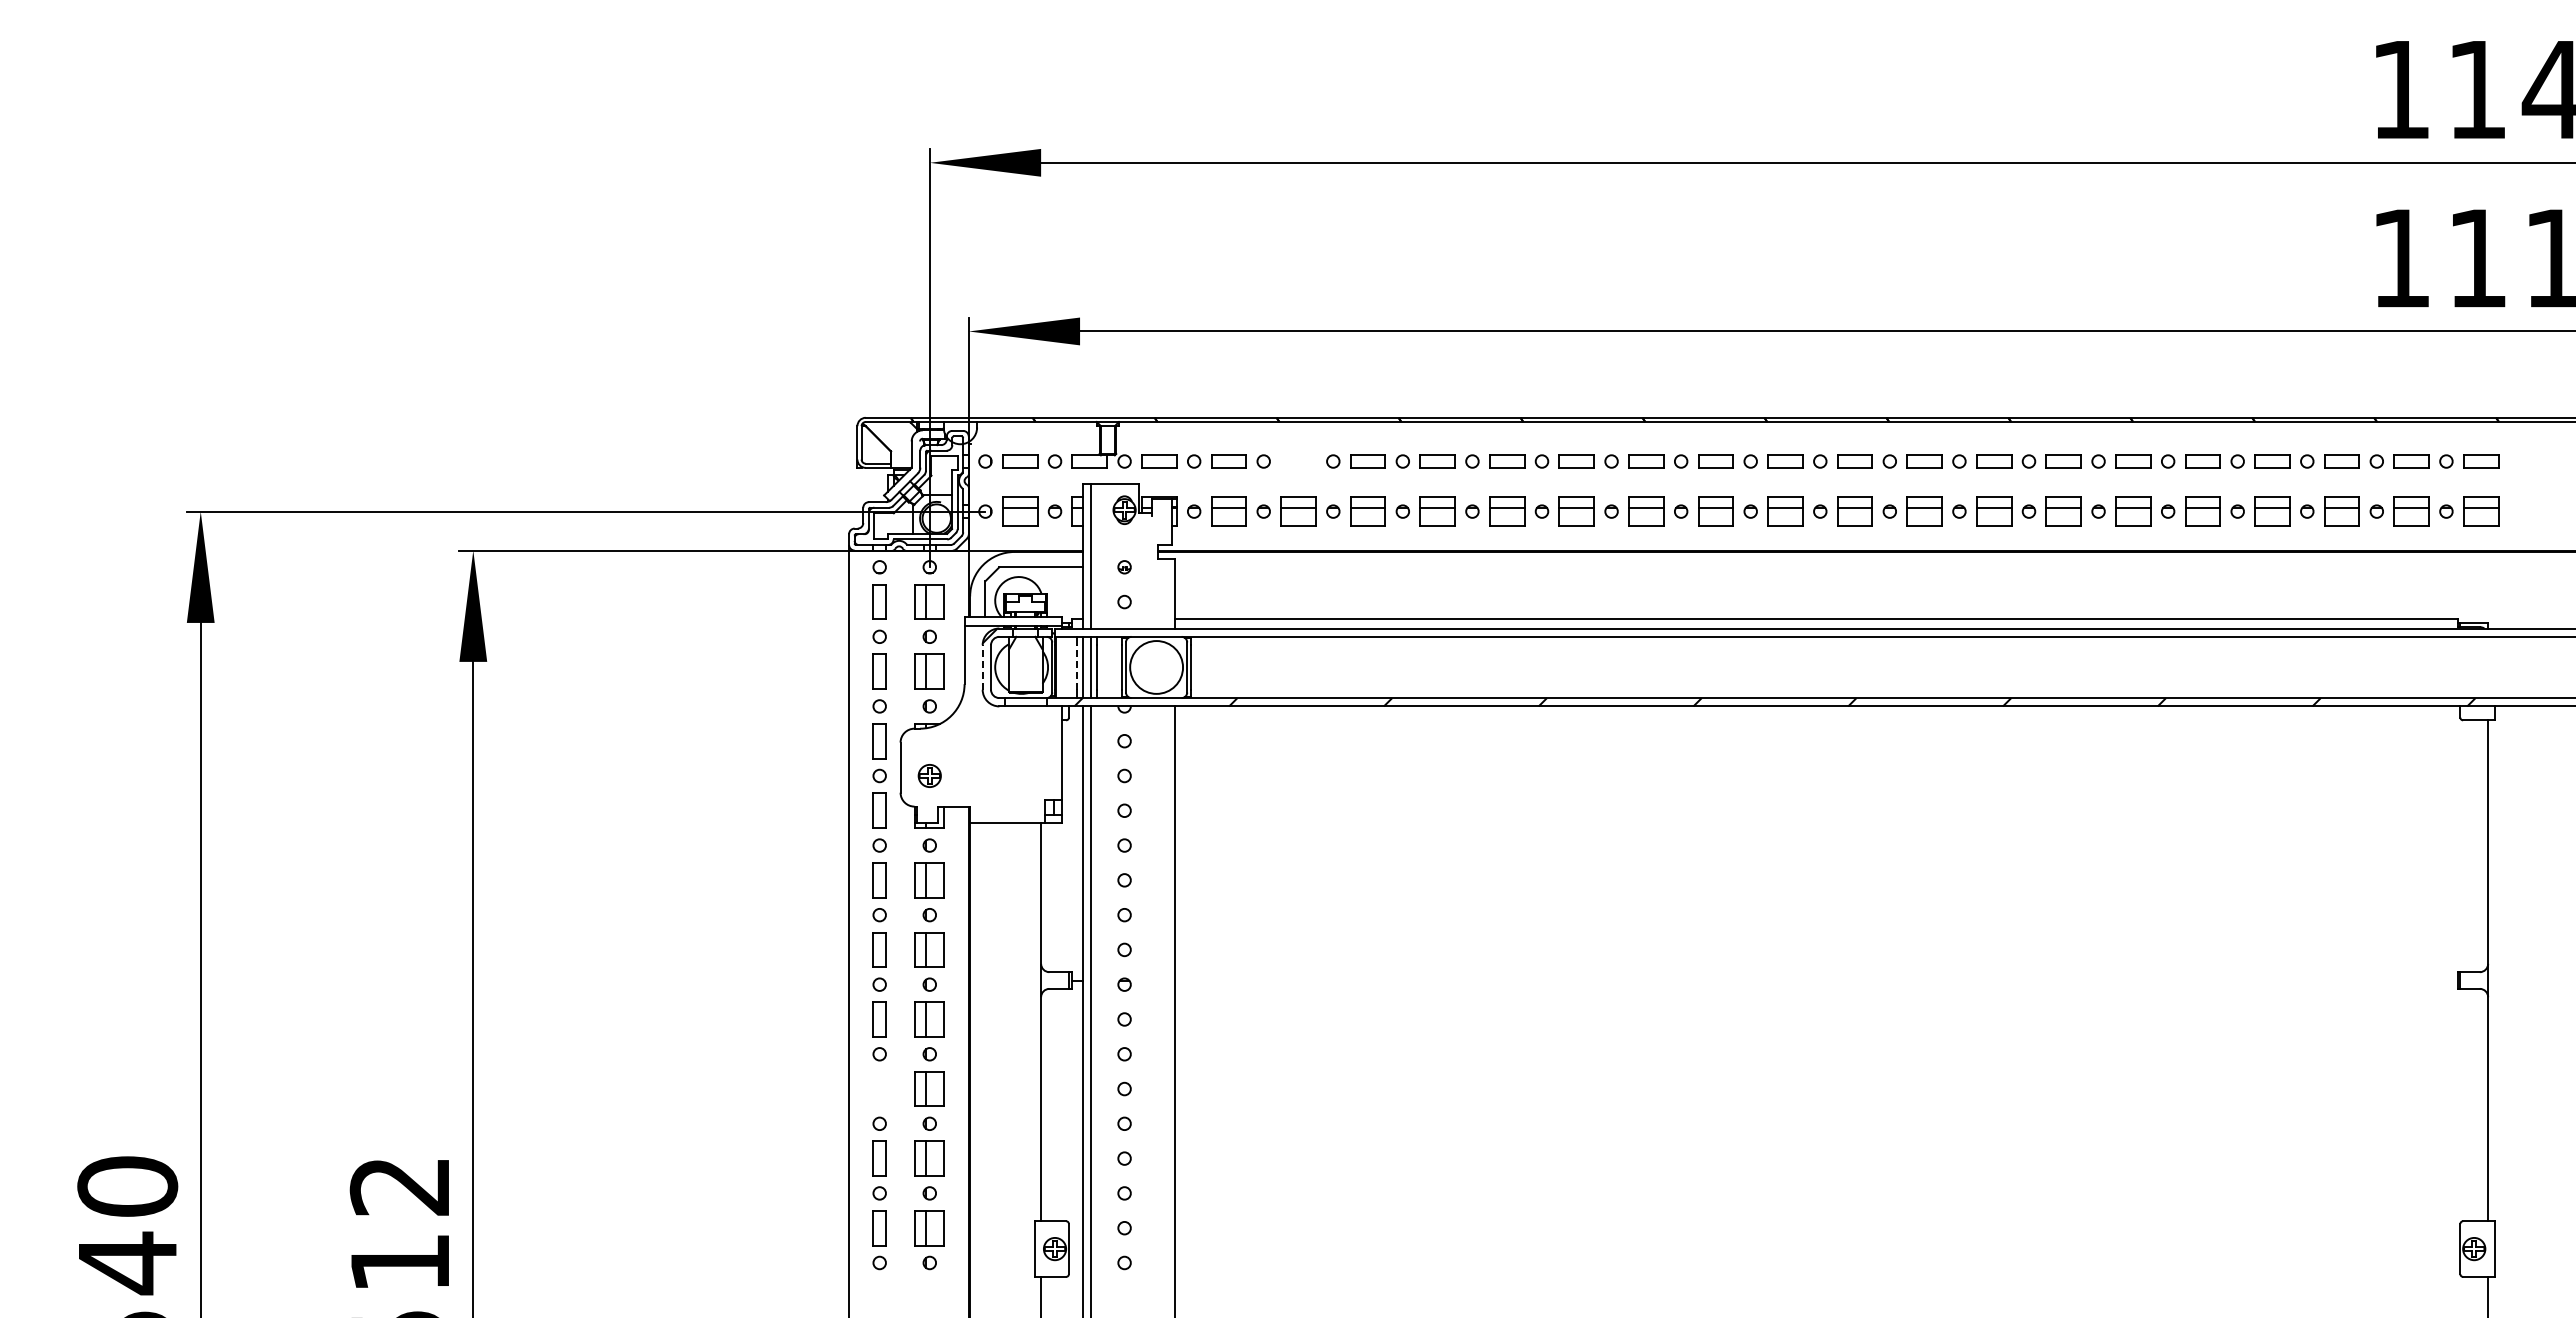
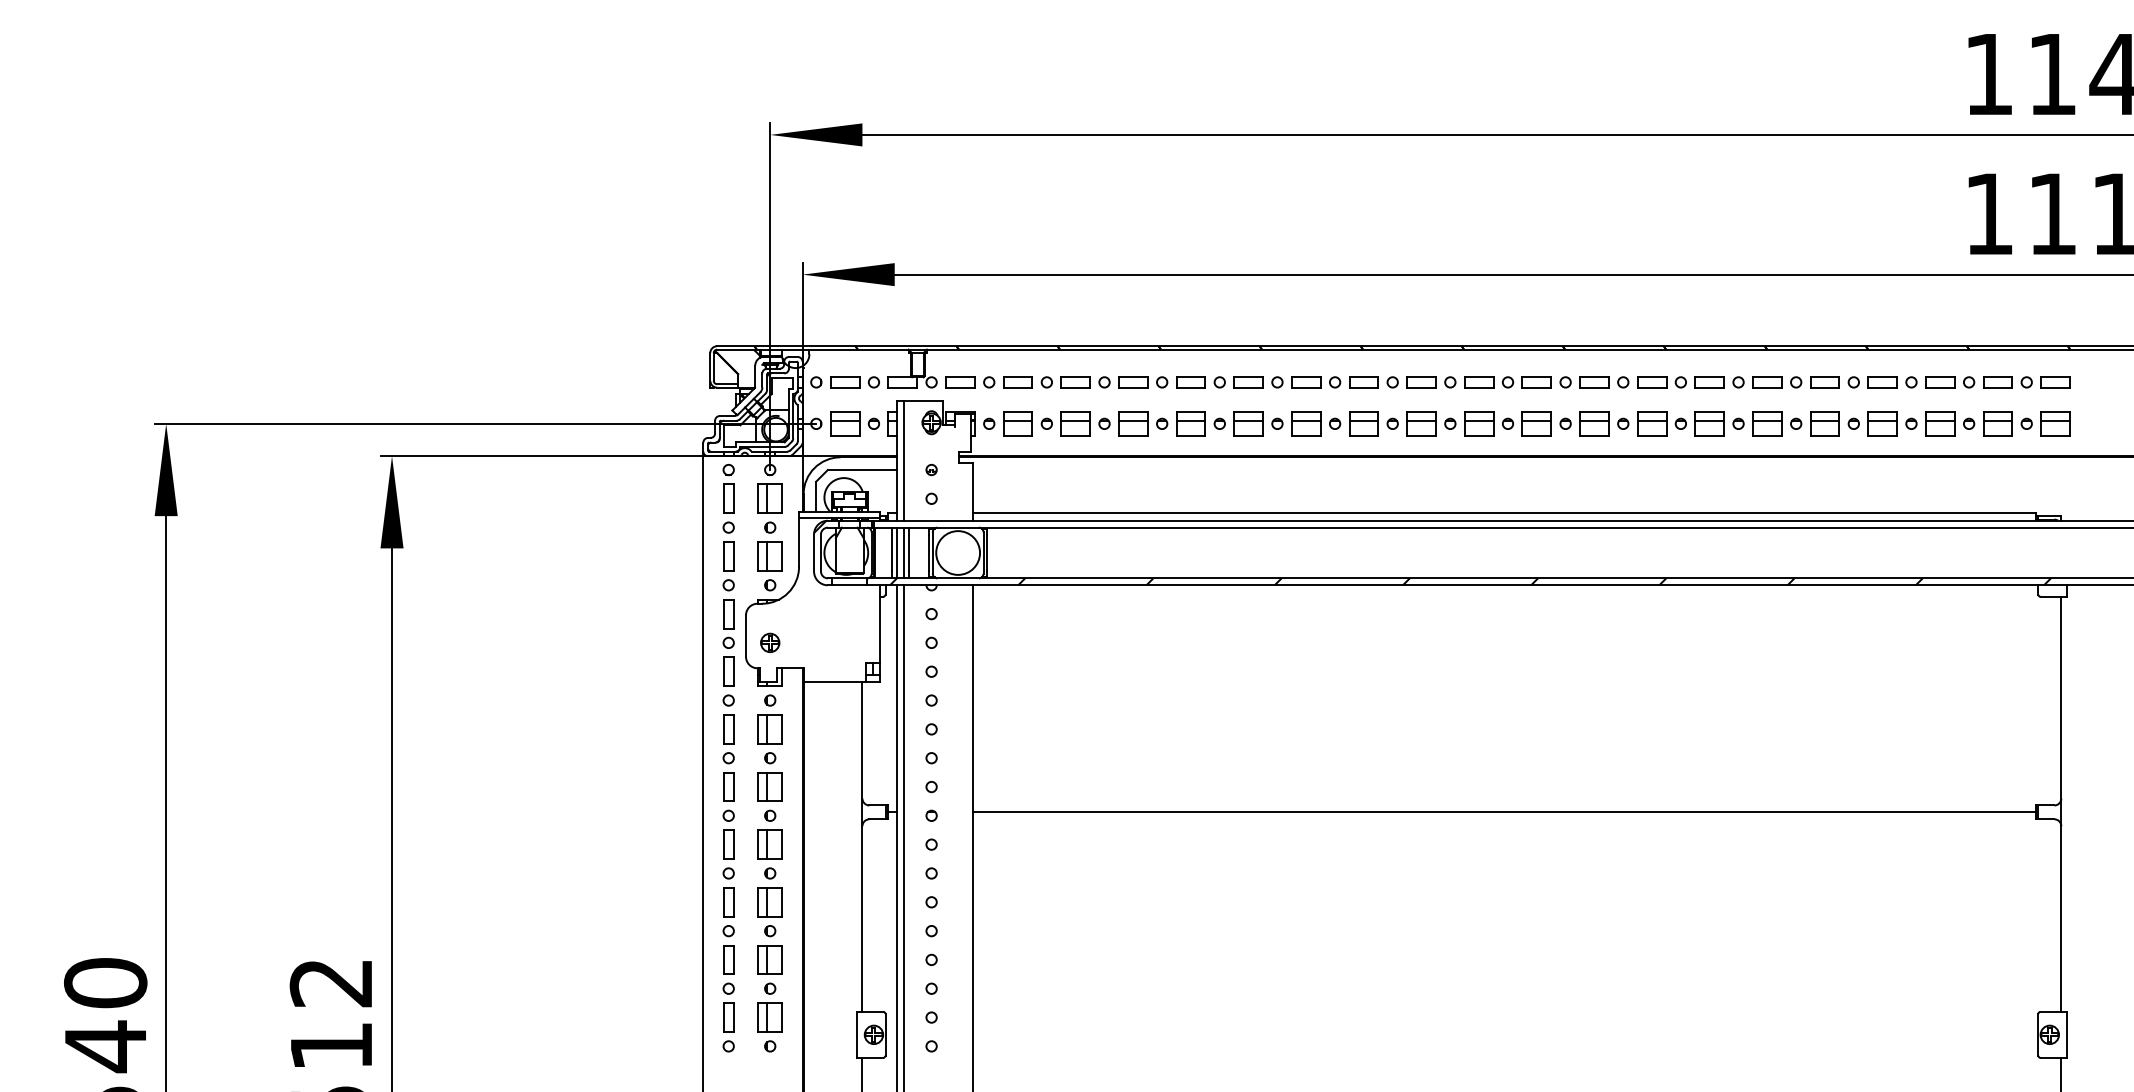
part: (1298, 461) -> (1075, 382), added
line: (982, 666) -> (813, 552), dashed -> solid
line: (1077, 666) -> (892, 552), dashed -> solid
line: (1815, 980) -> (1504, 812), added
part: (879, 1088) -> (728, 901), added

